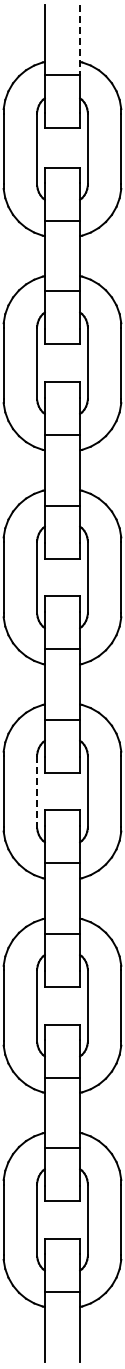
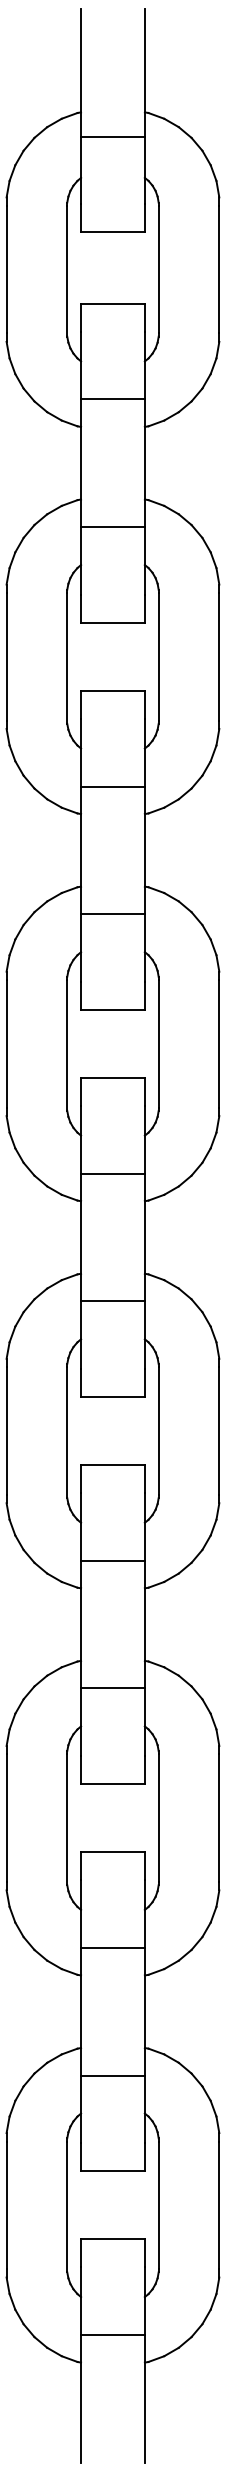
line: (80, 40) -> (145, 73), dashed -> solid
line: (37, 792) -> (67, 1432), dashed -> solid

